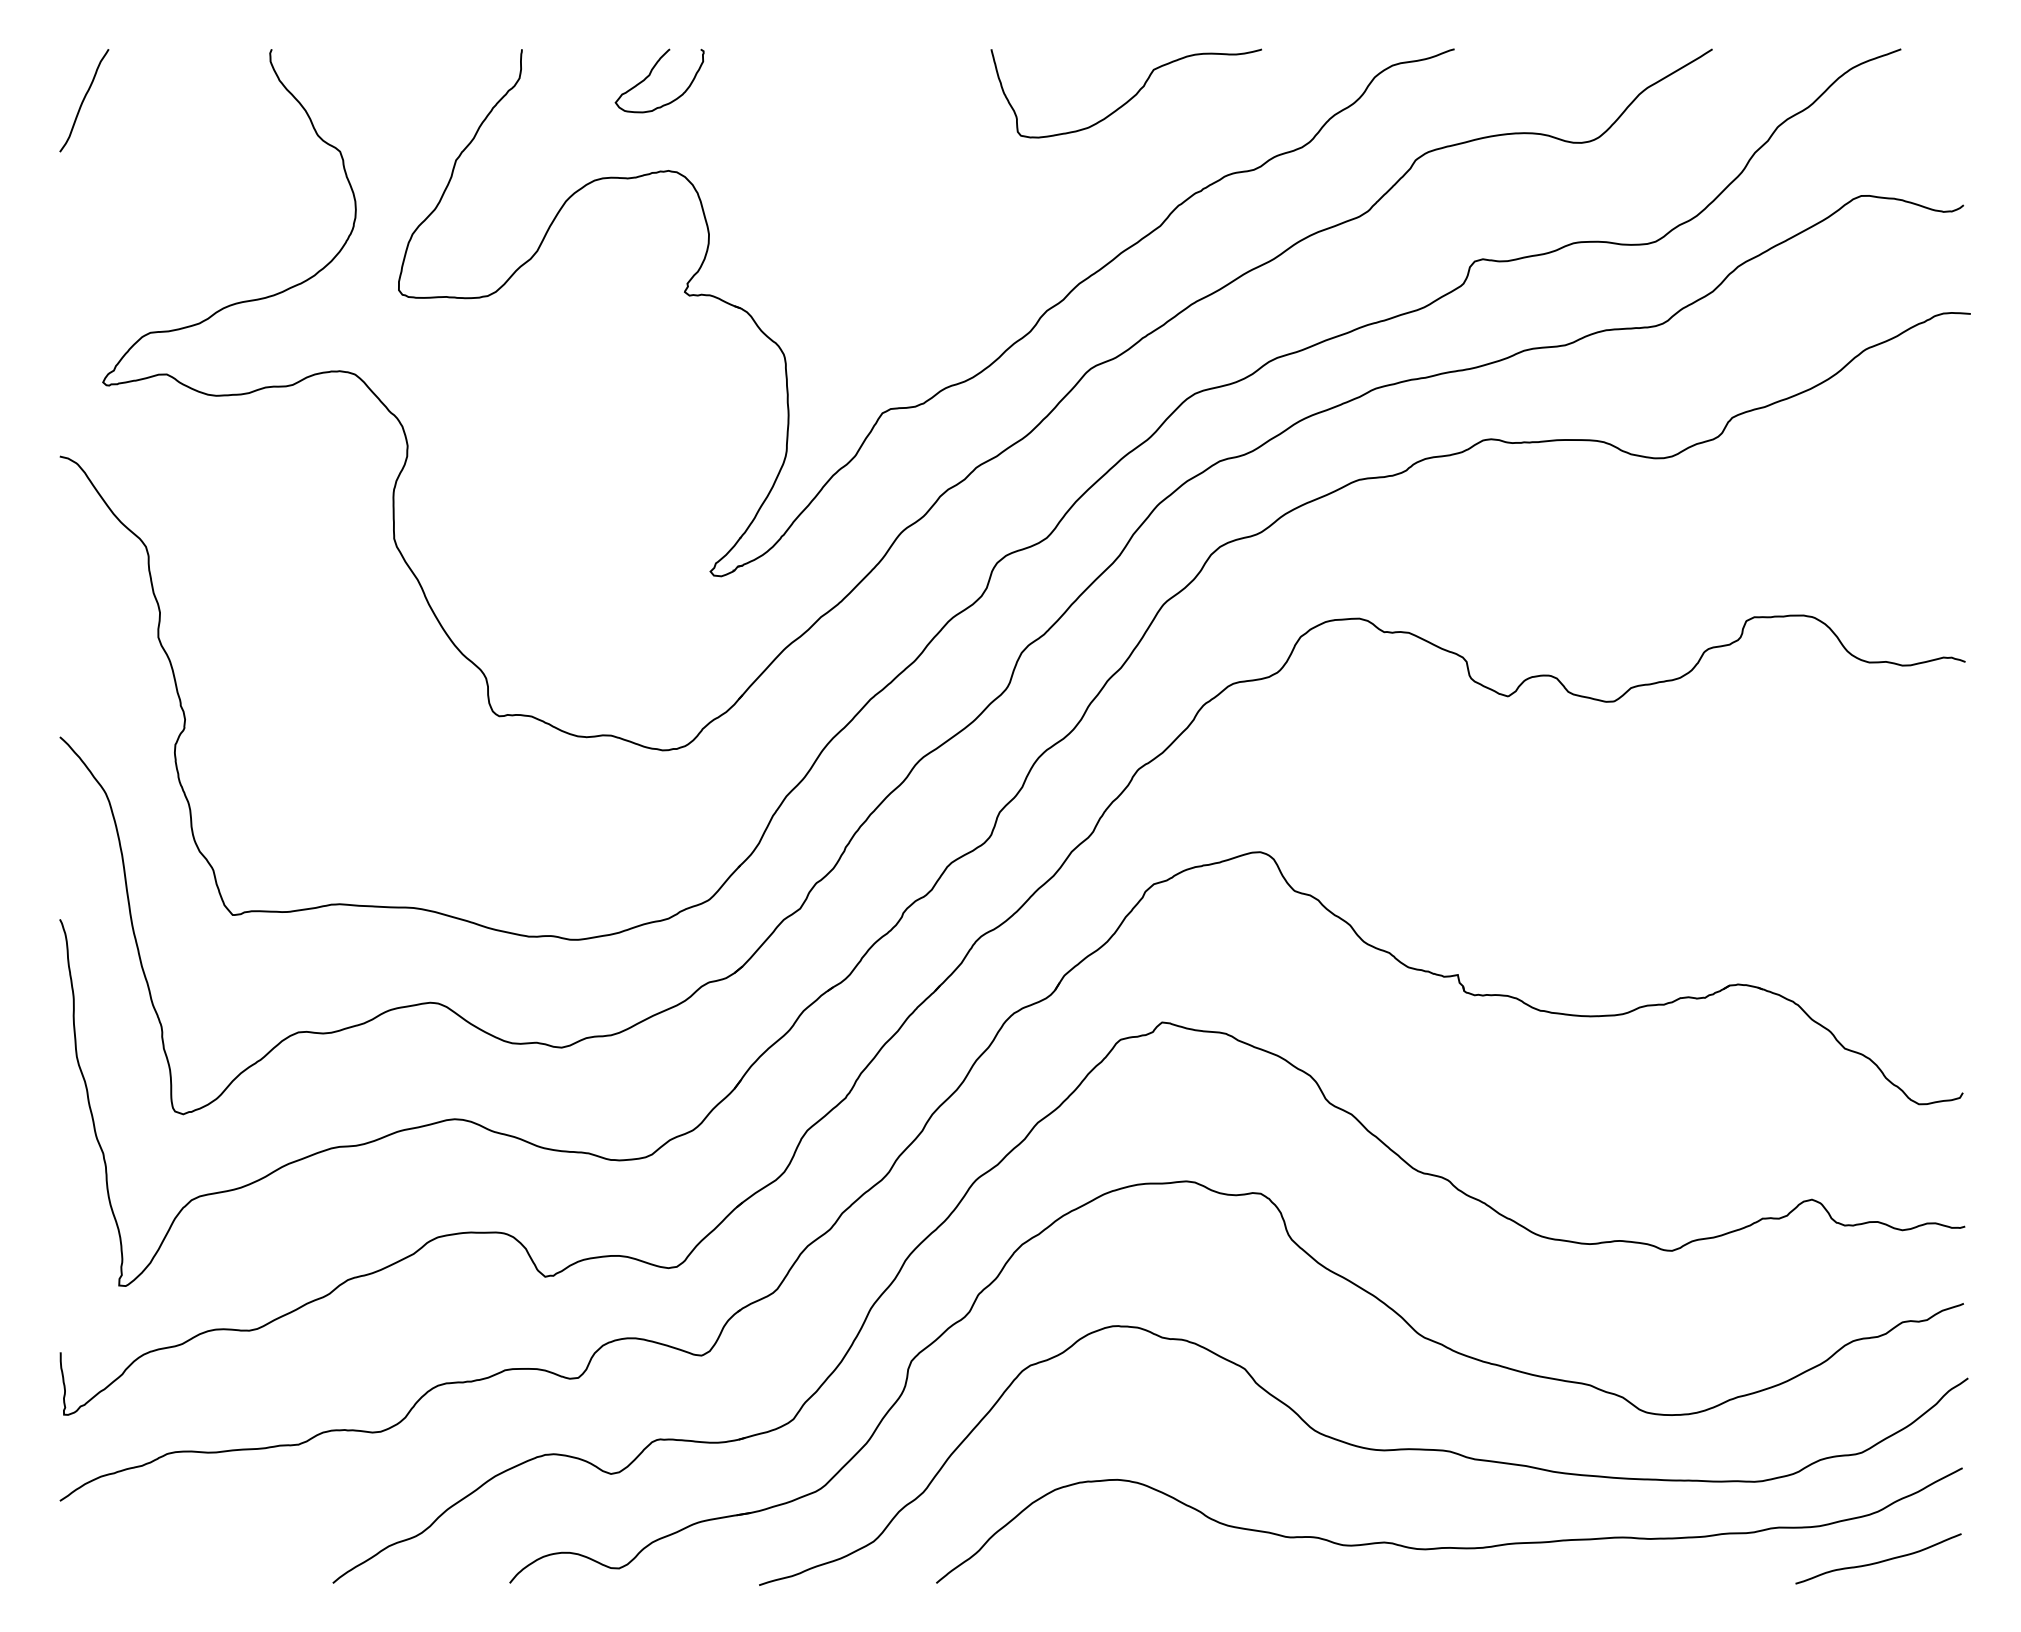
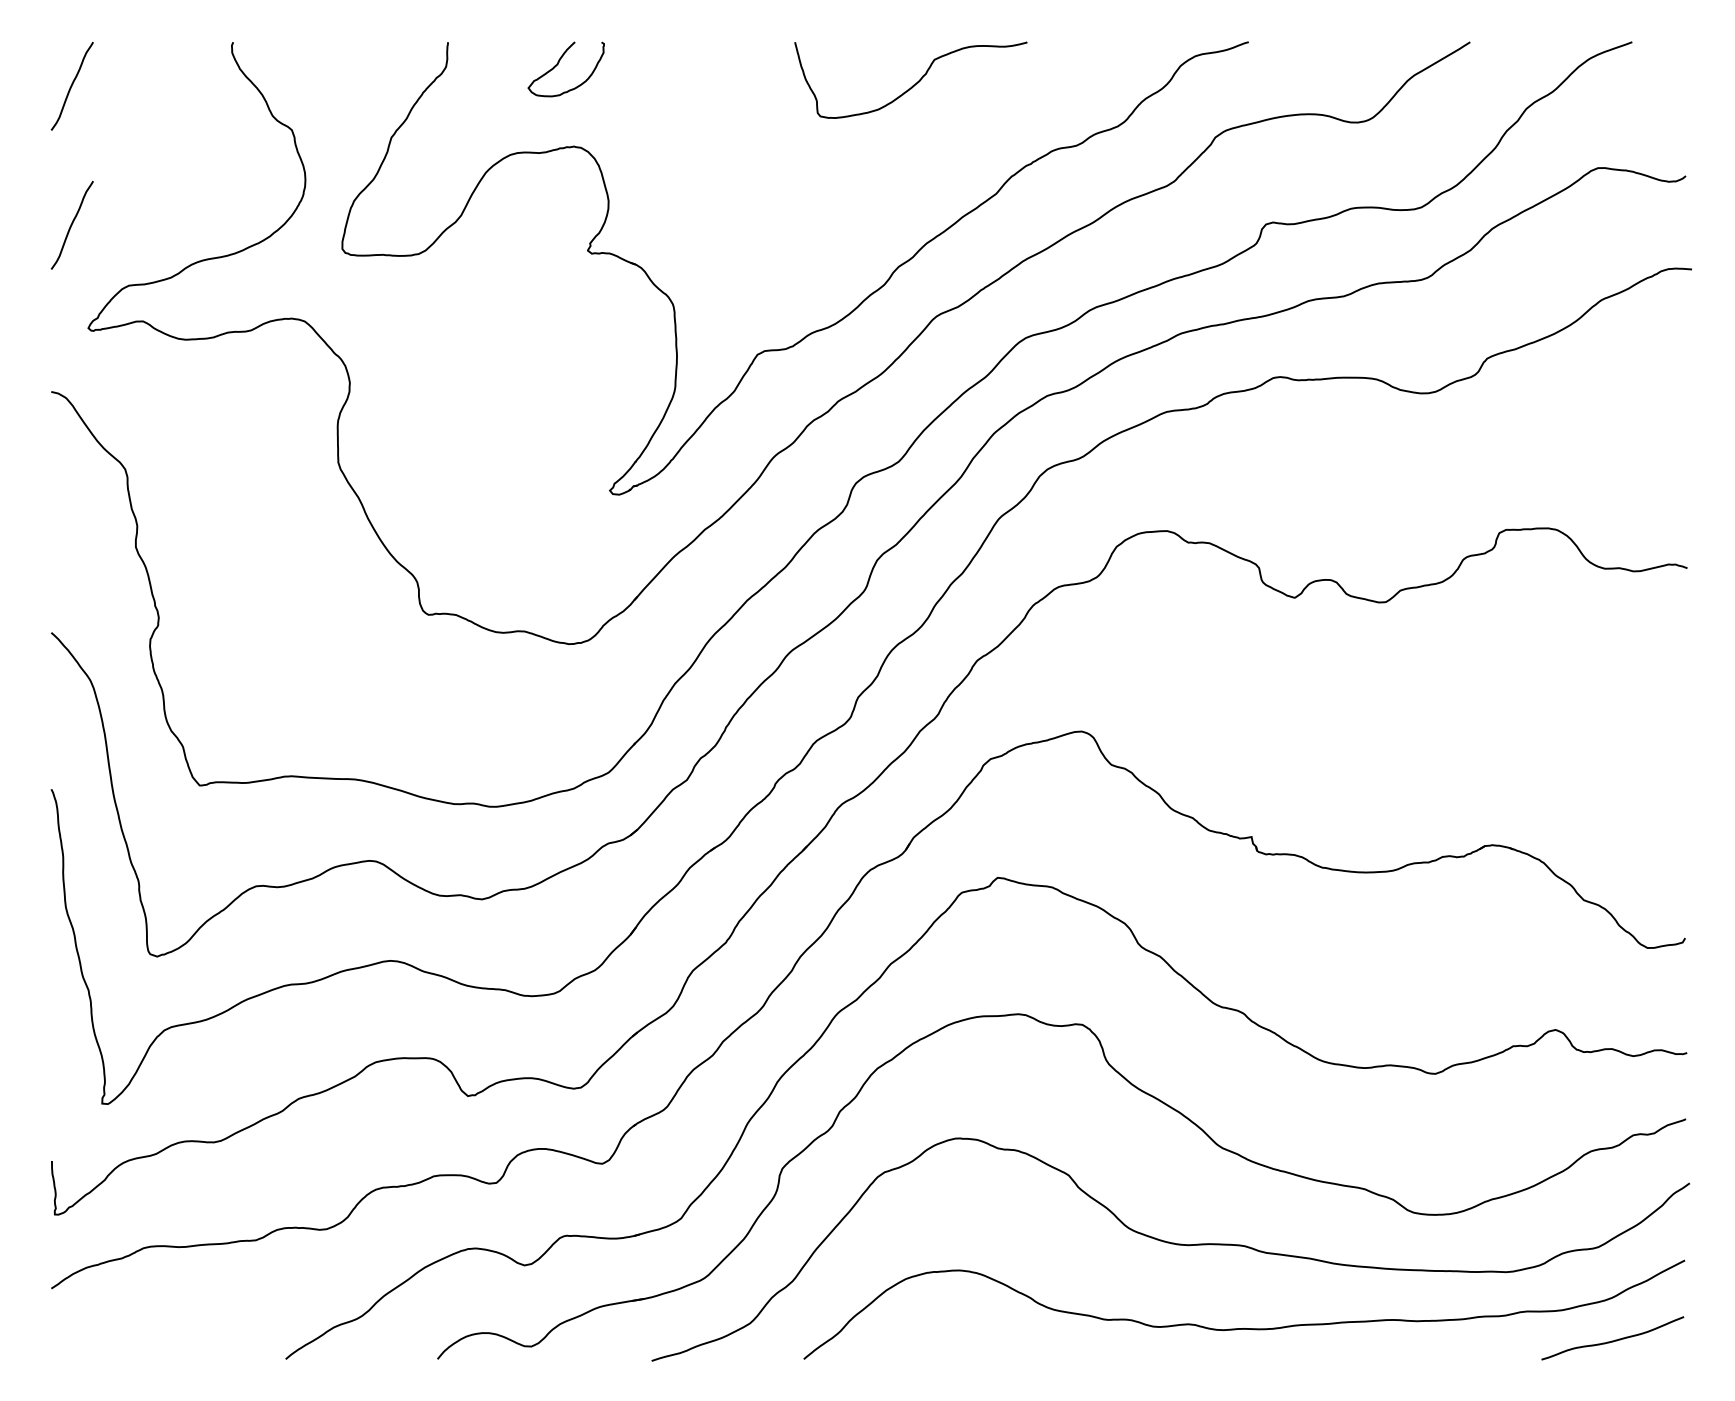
curve: (1129, 98) -> (913, 84), moved
curve: (83, 261) -> (71, 224), added

